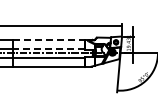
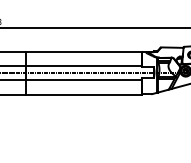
line: (49, 40) -> (84, 52), dashed -> solid
line: (48, 48) -> (83, 64), dashed -> solid

